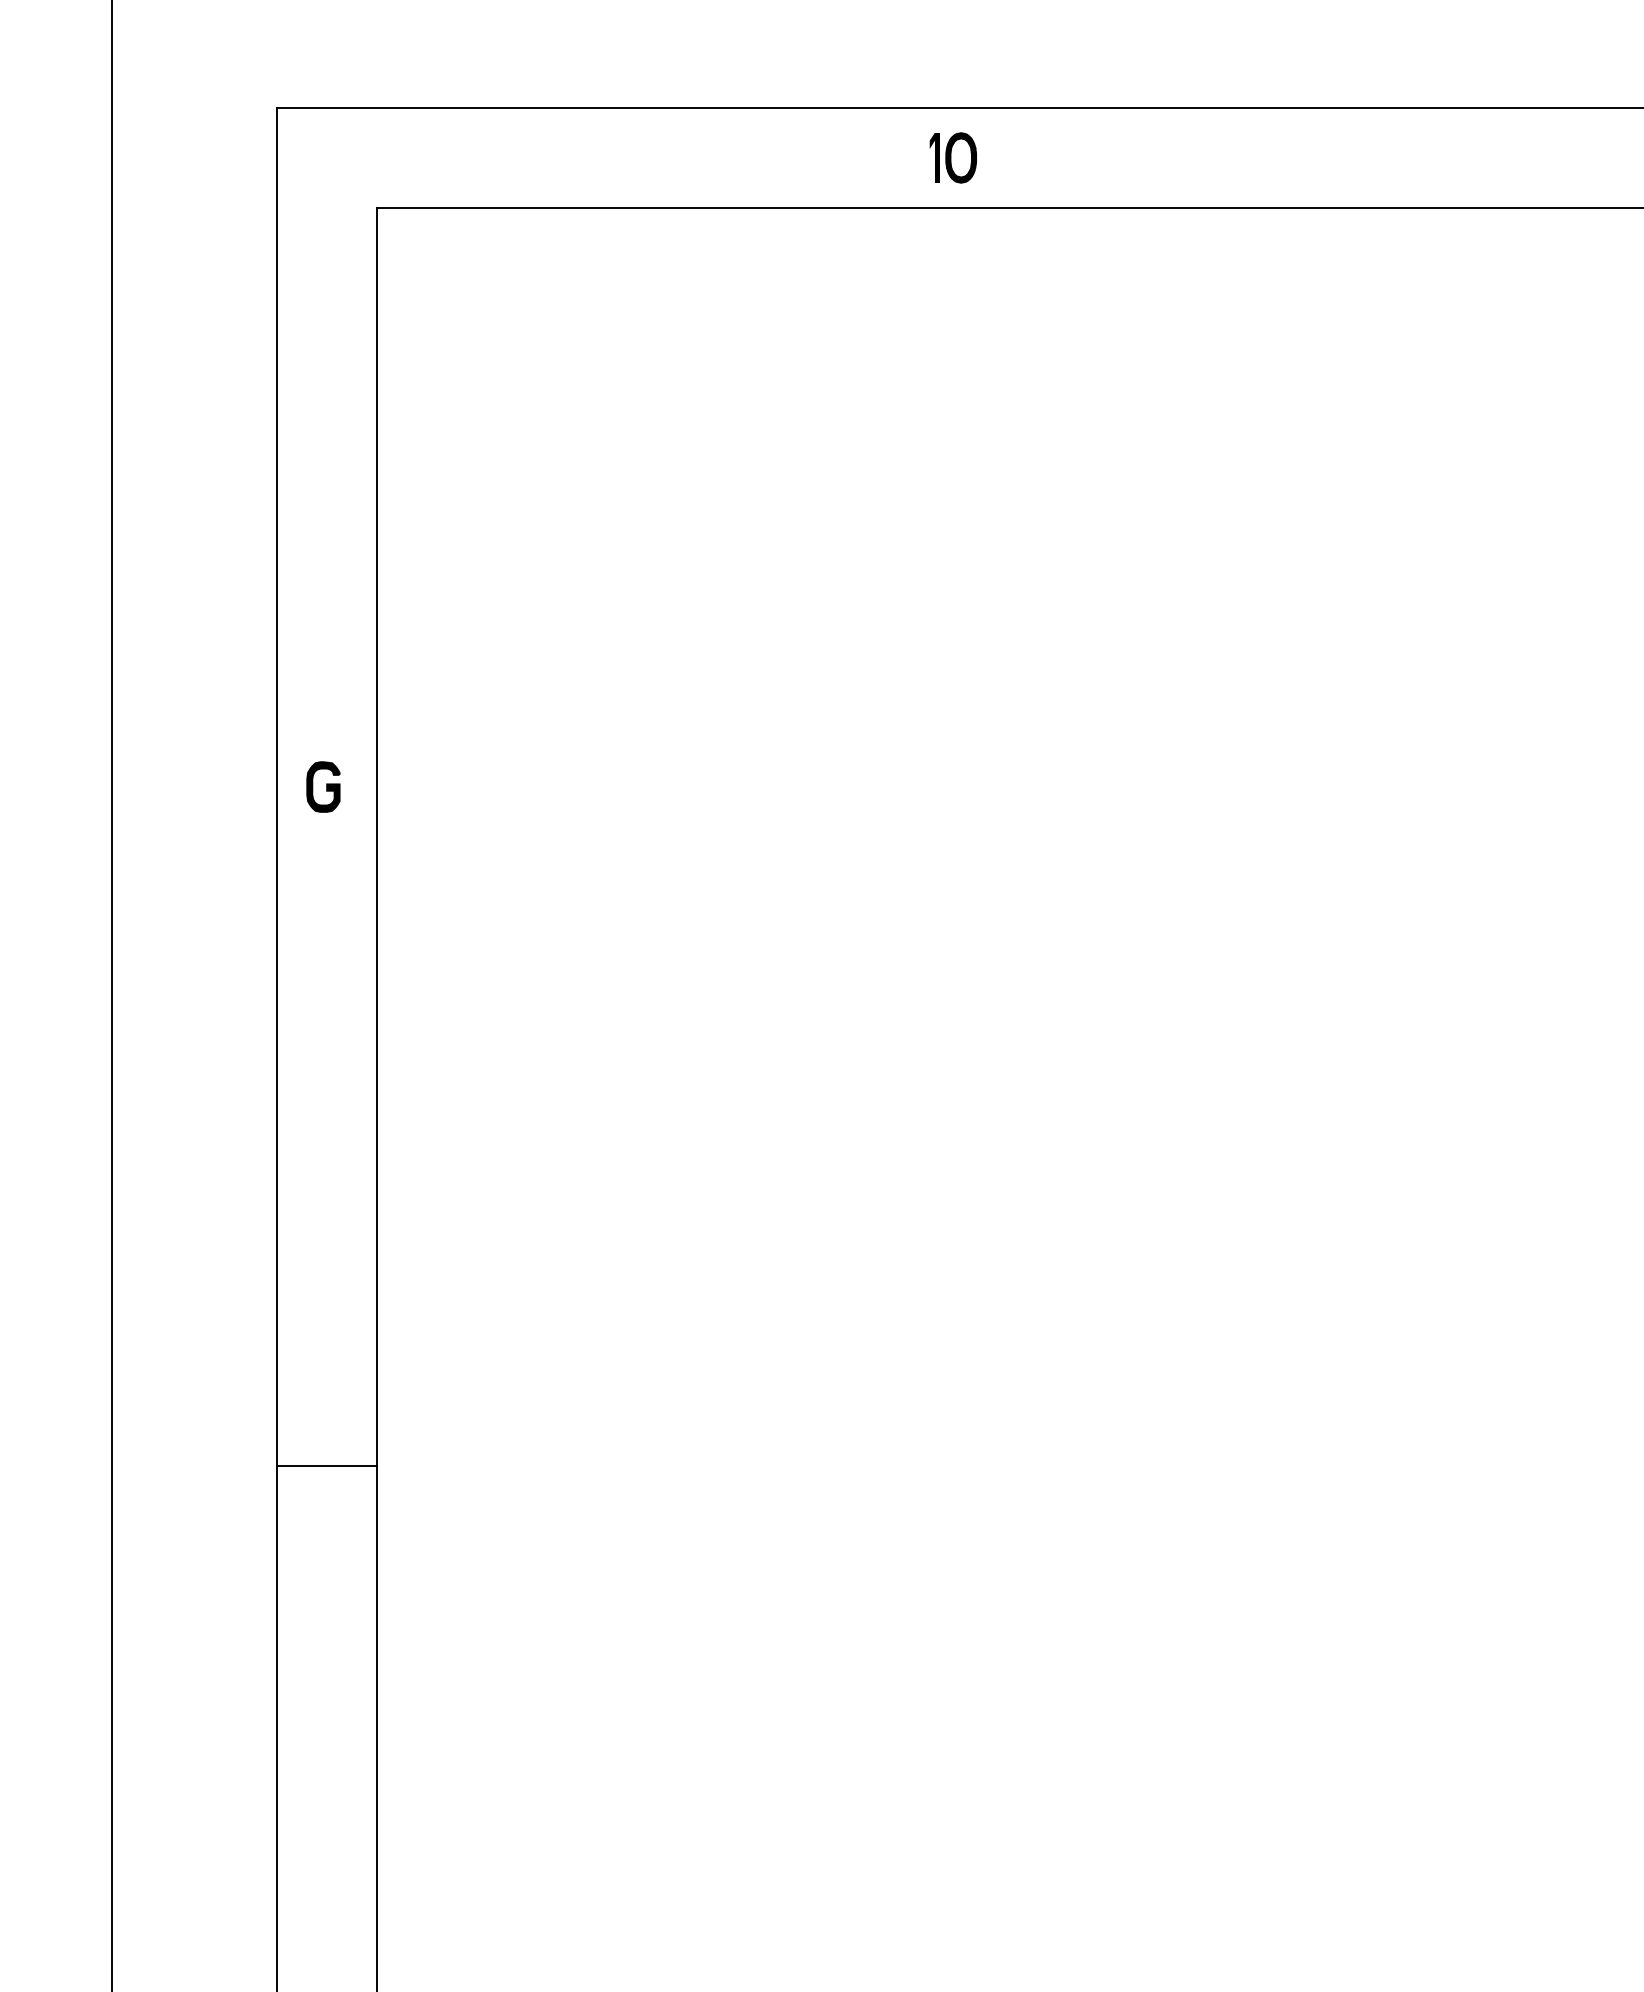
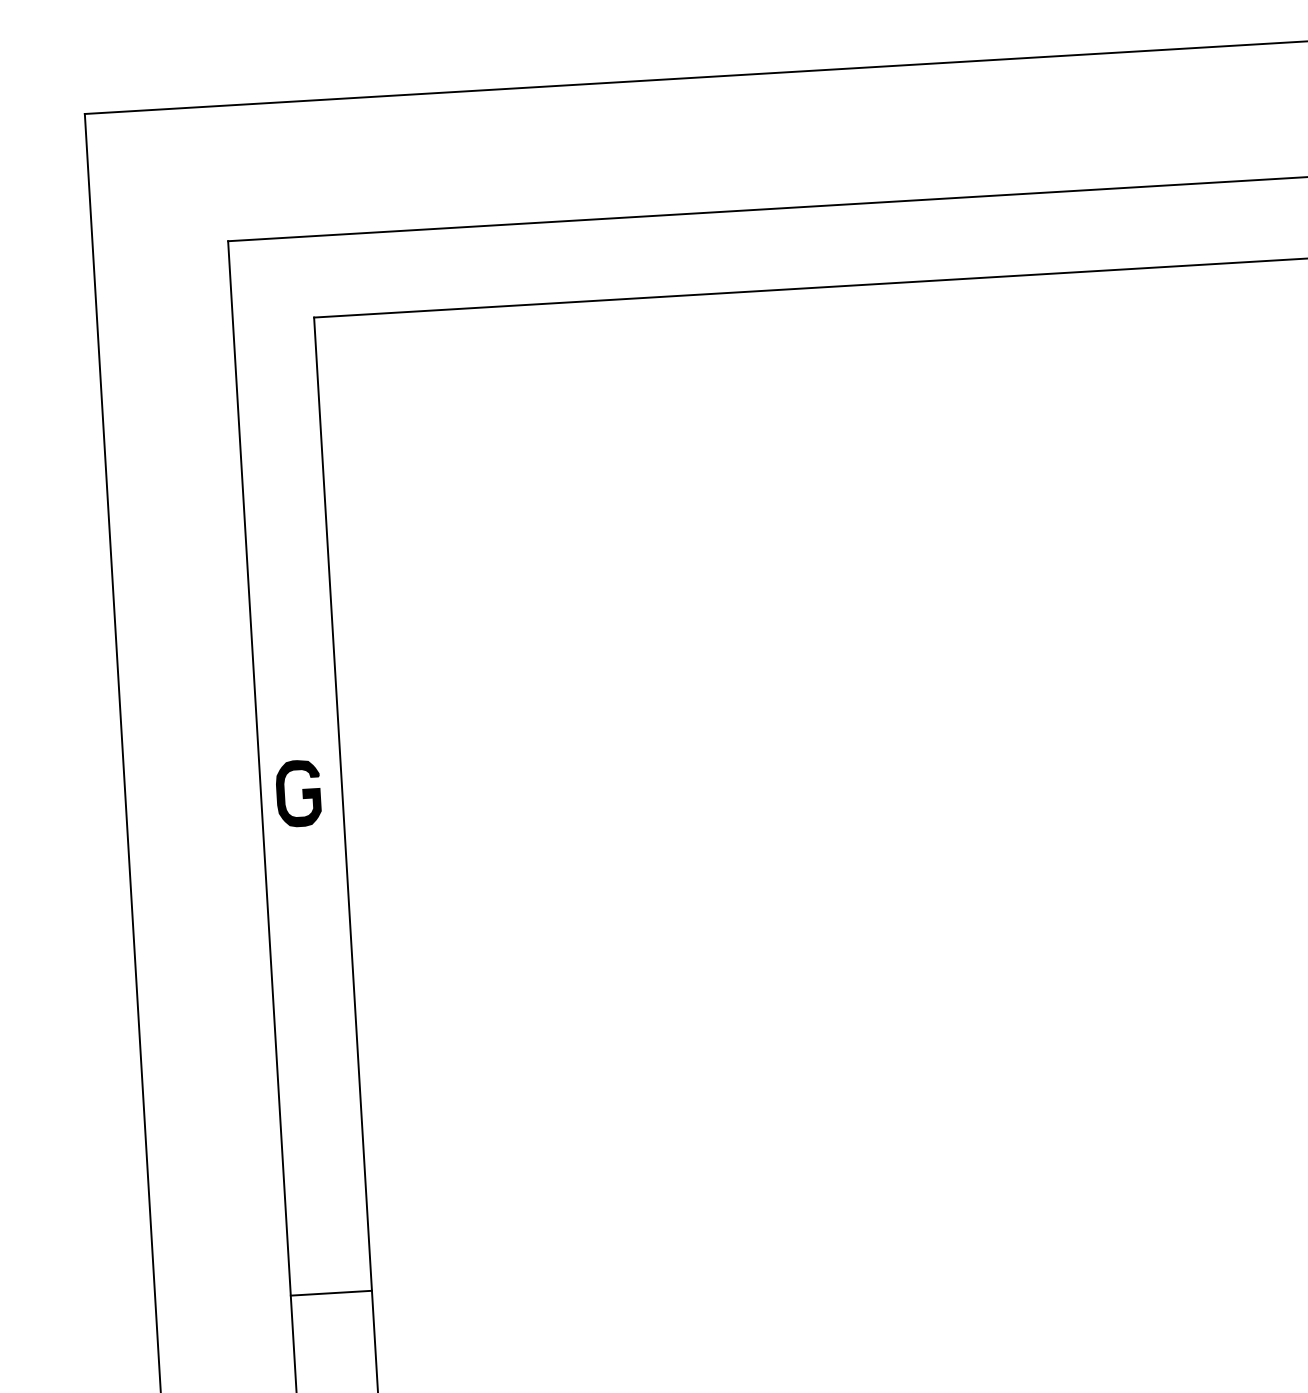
part: (952, 157) -> (782, 248), removed
part: (323, 786) -> (298, 793), size x1.6
line: (326, 1465) -> (330, 1293), moved

